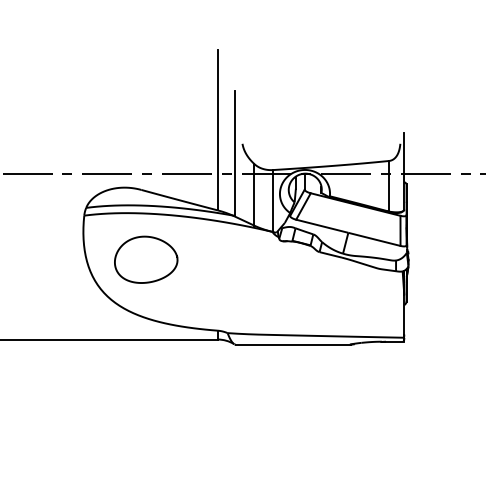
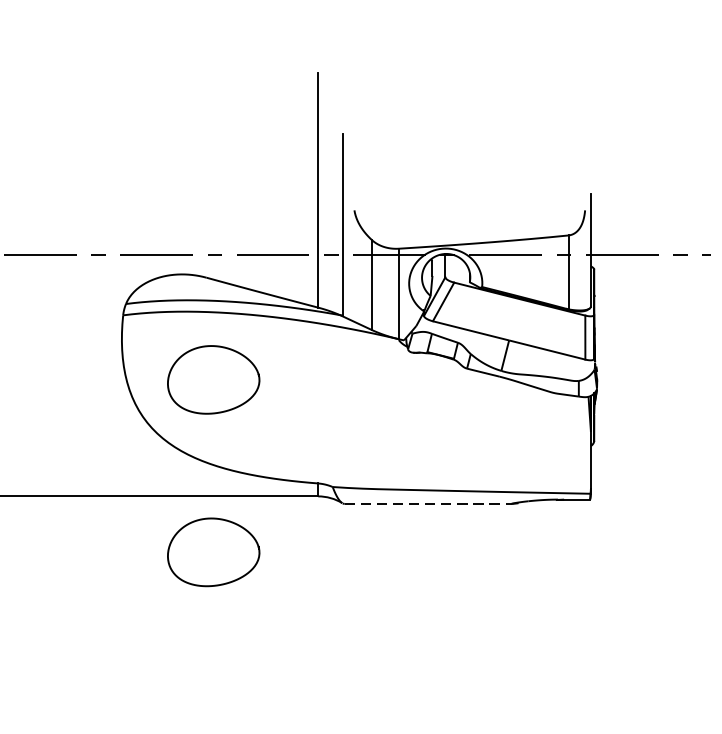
line: (293, 344) -> (428, 503), solid -> dashed
curve: (151, 356) -> (221, 521), added

